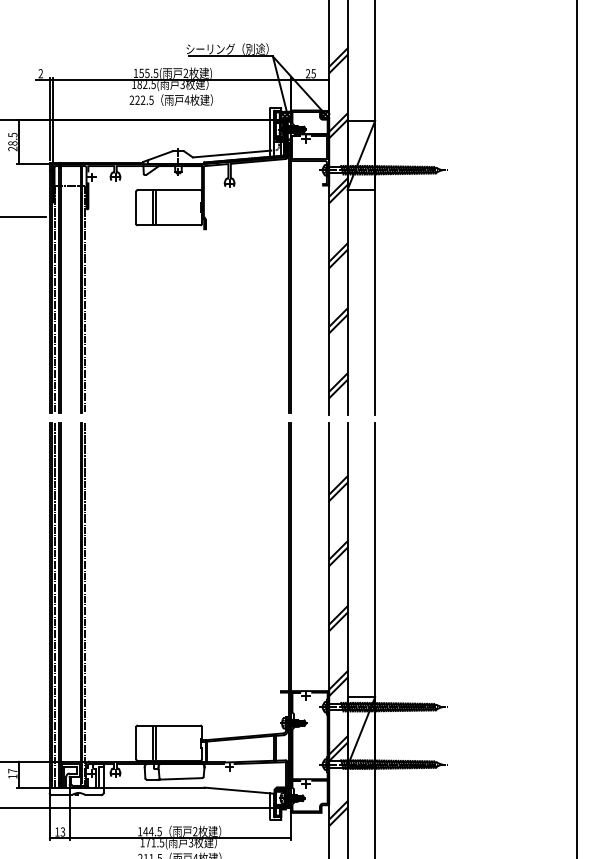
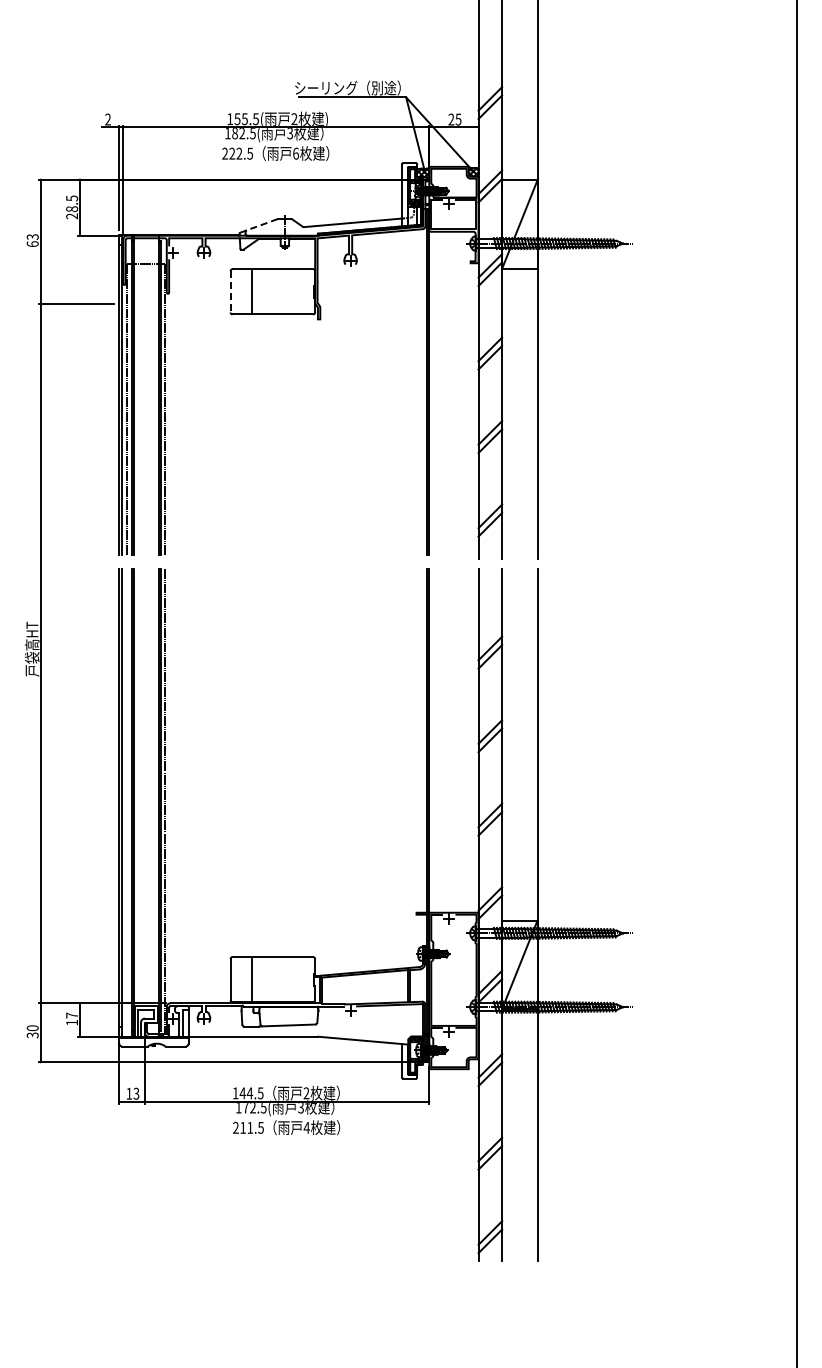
text: (186, 100) -> (295, 153), 4 -> 6
line: (157, 156) -> (258, 225), solid -> dashed
line: (136, 207) -> (230, 291), solid -> dashed
line: (156, 207) -> (256, 291), removed
line: (55, 605) -> (126, 802), removed
line: (156, 743) -> (256, 979), removed
text: (153, 843) -> (252, 1108), 171.5( -> 172.5(

